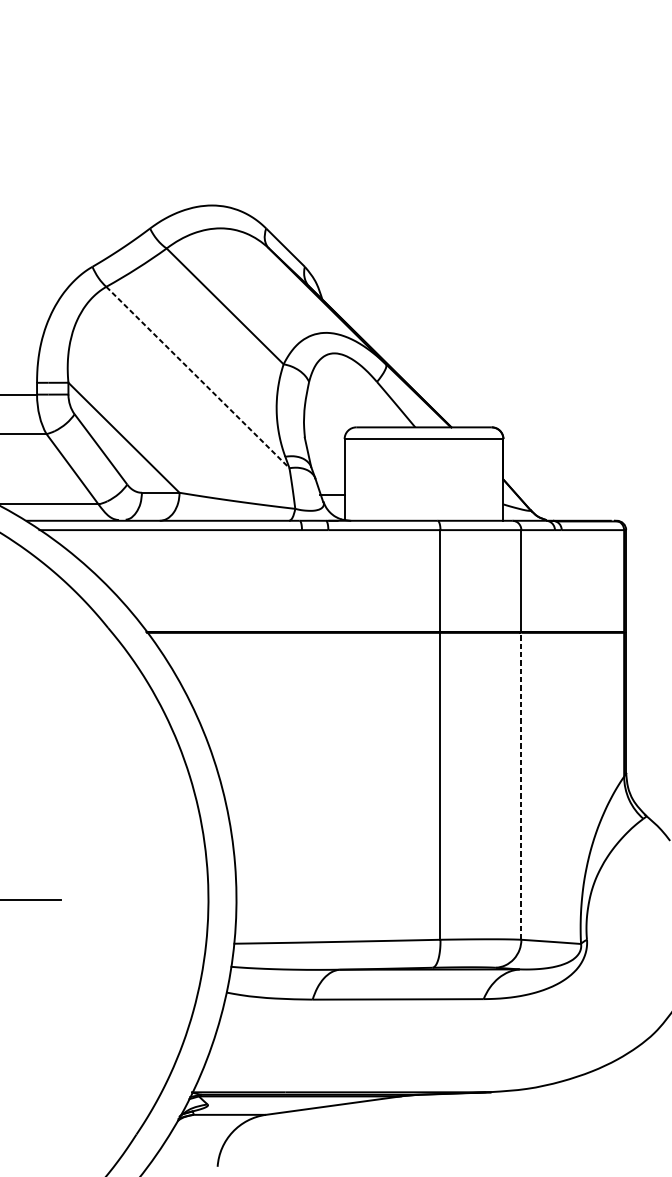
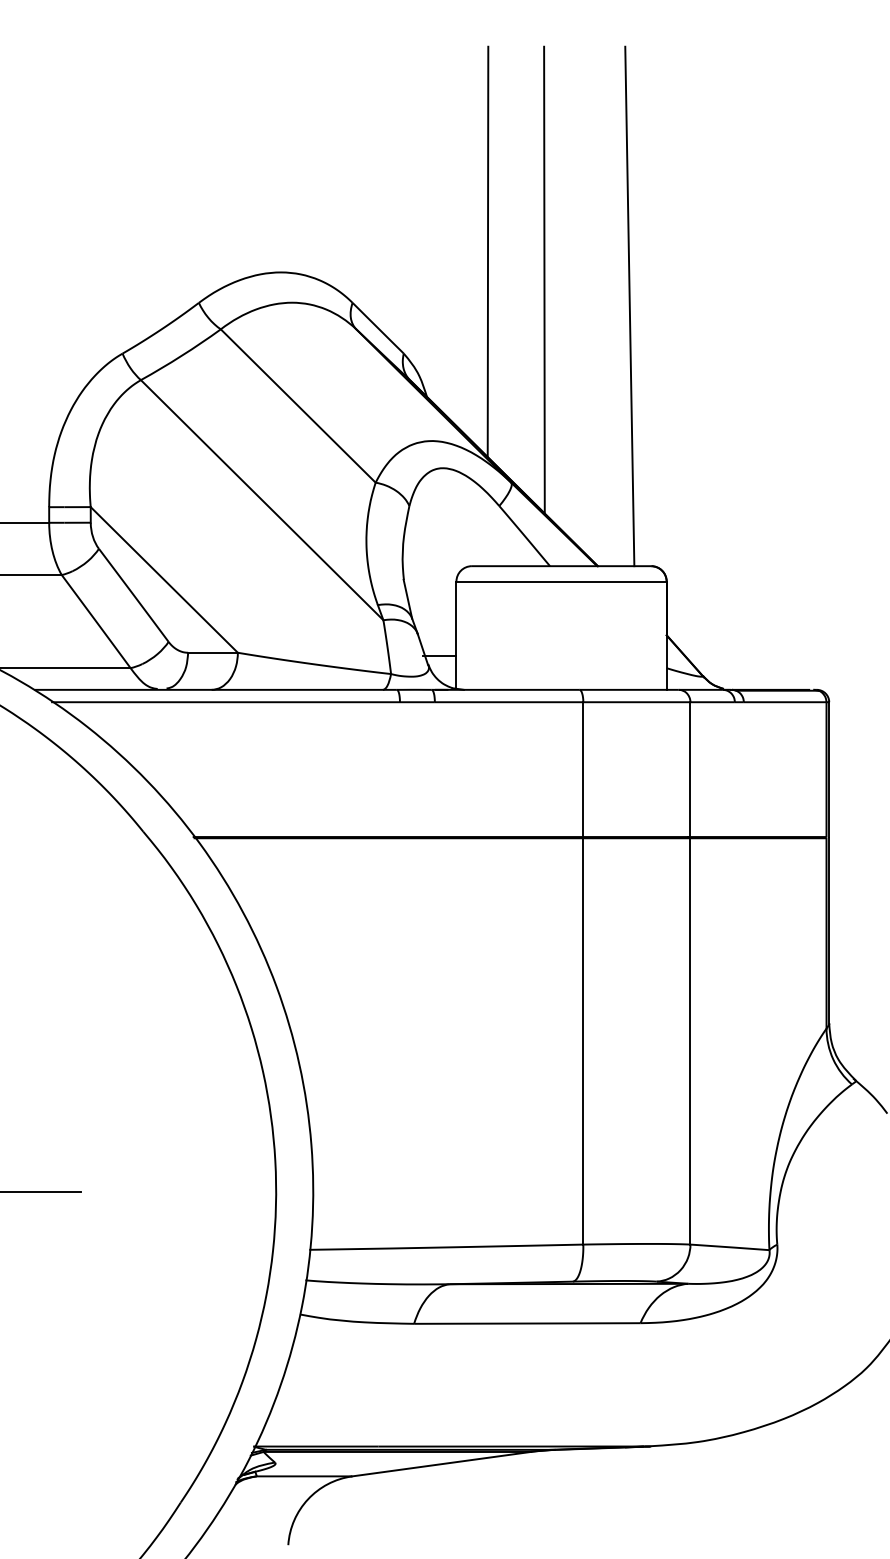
line: (368, 189) -> (487, 251), added
line: (411, 211) -> (544, 280), added
line: (475, 231) -> (629, 306), added
line: (198, 377) -> (262, 500), dashed -> solid
line: (521, 785) -> (690, 1040), dashed -> solid

